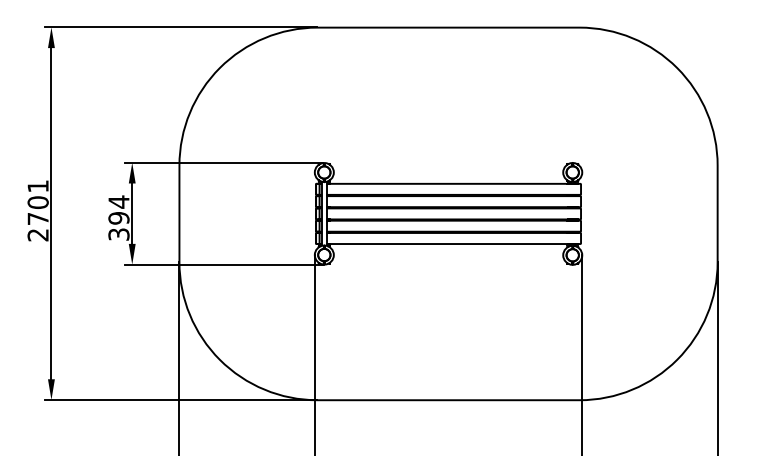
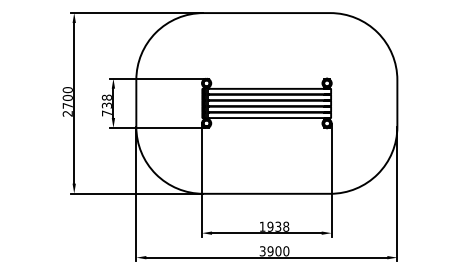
text: (37, 187) -> (67, 90), 2701 -> 2700
text: (117, 218) -> (106, 105), 394 -> 738

